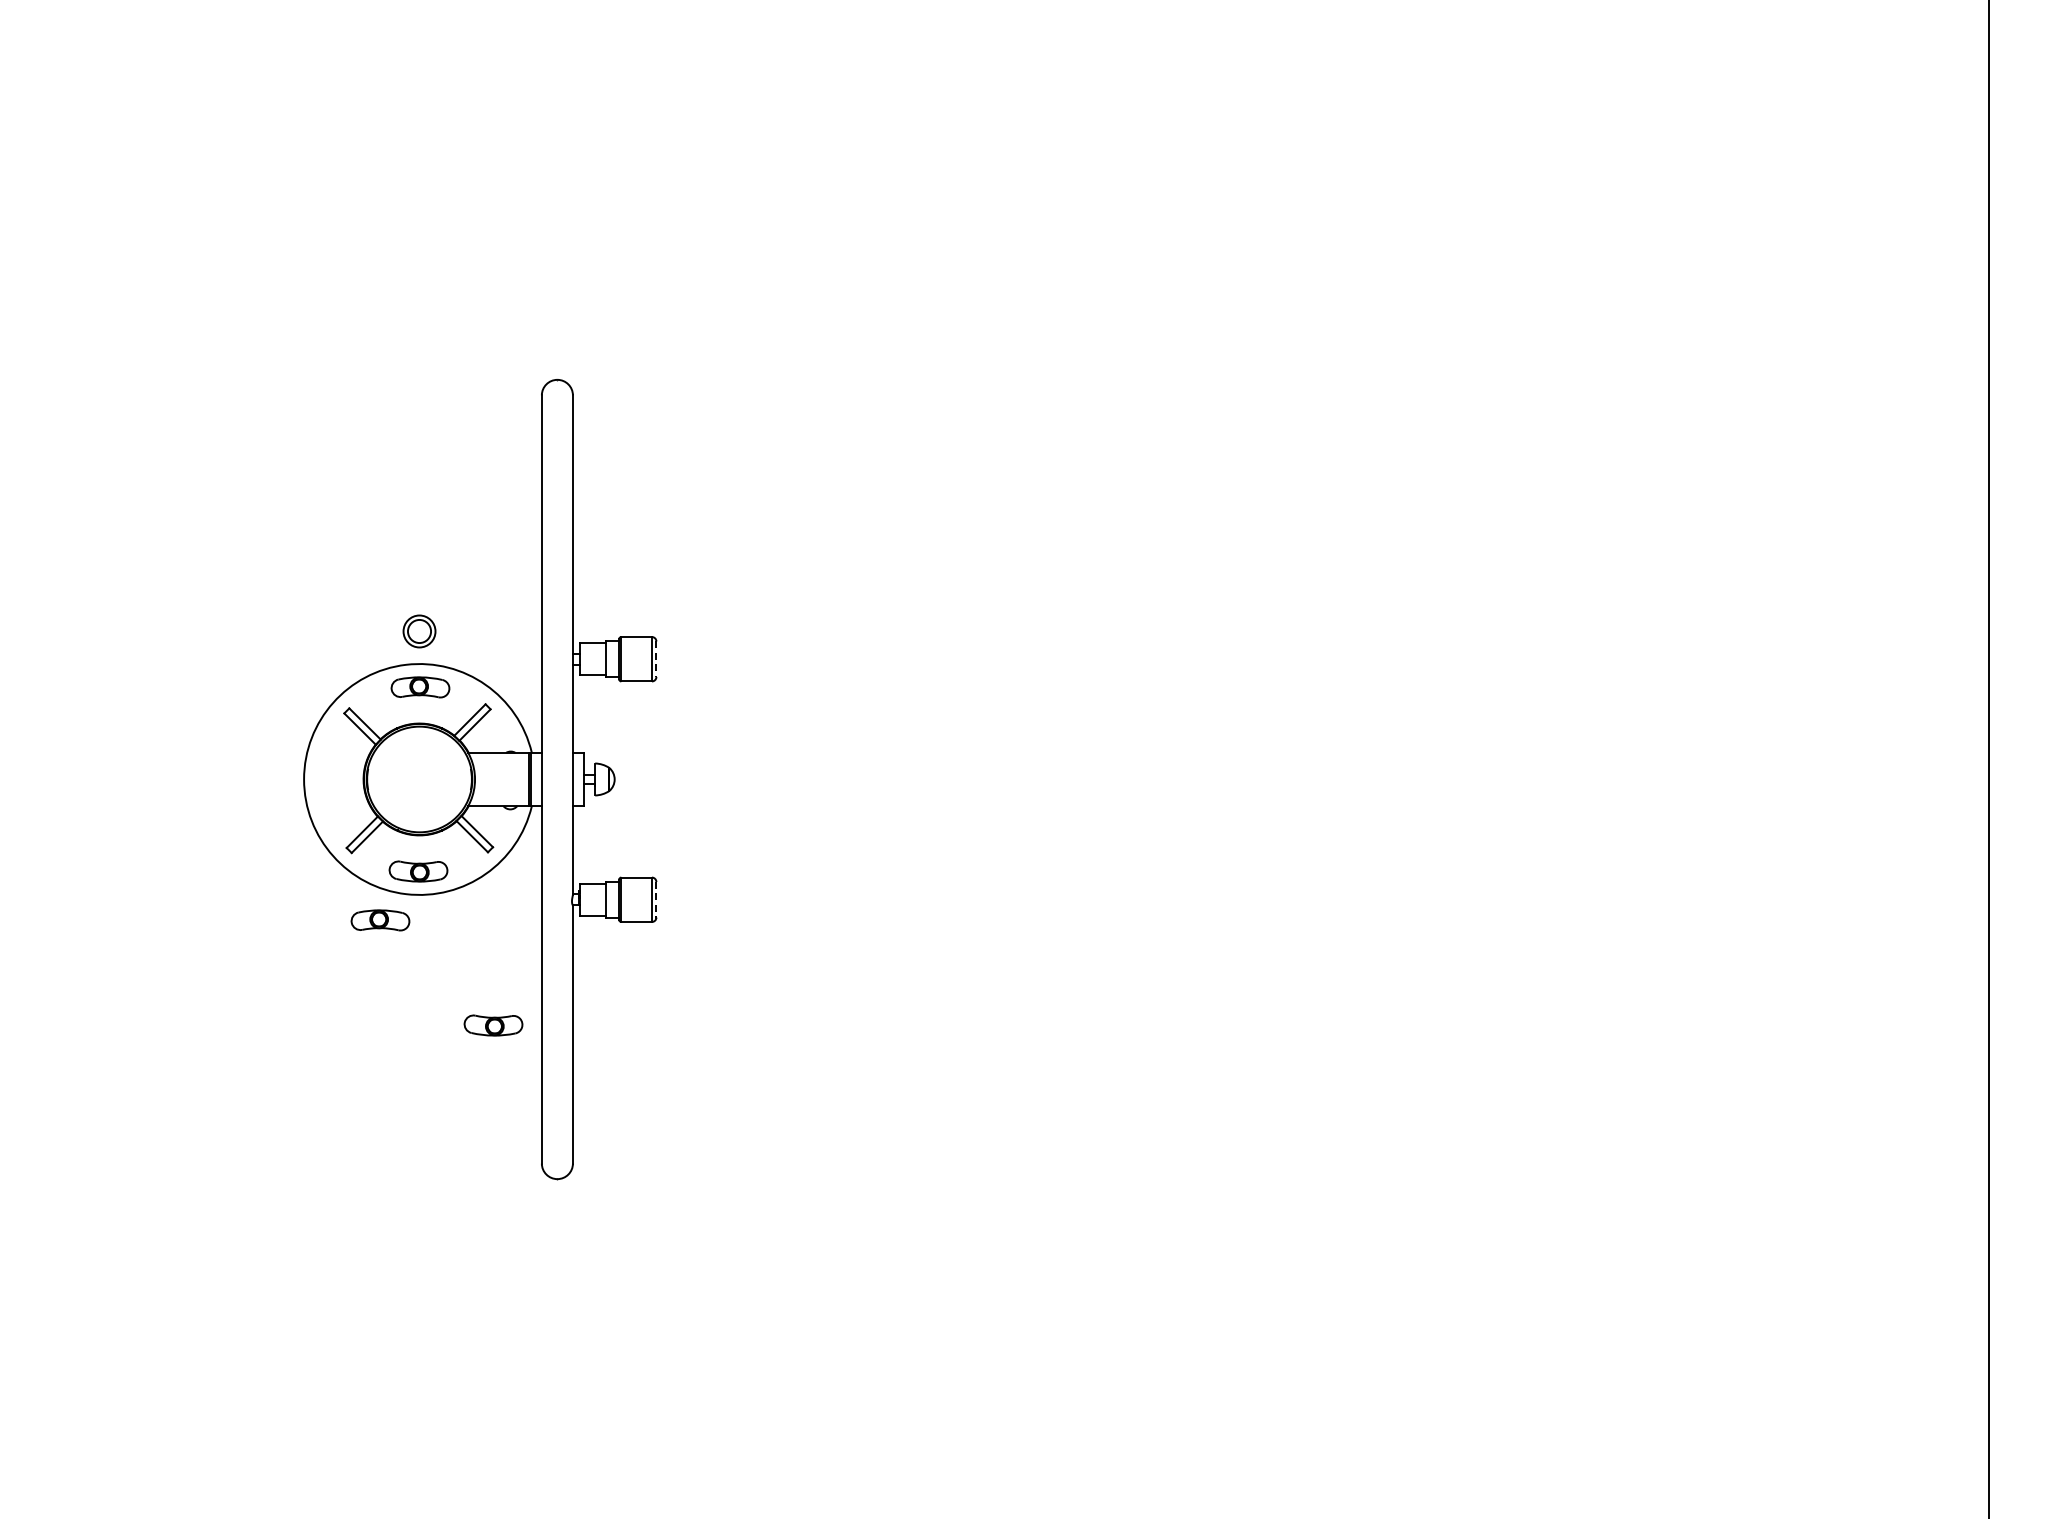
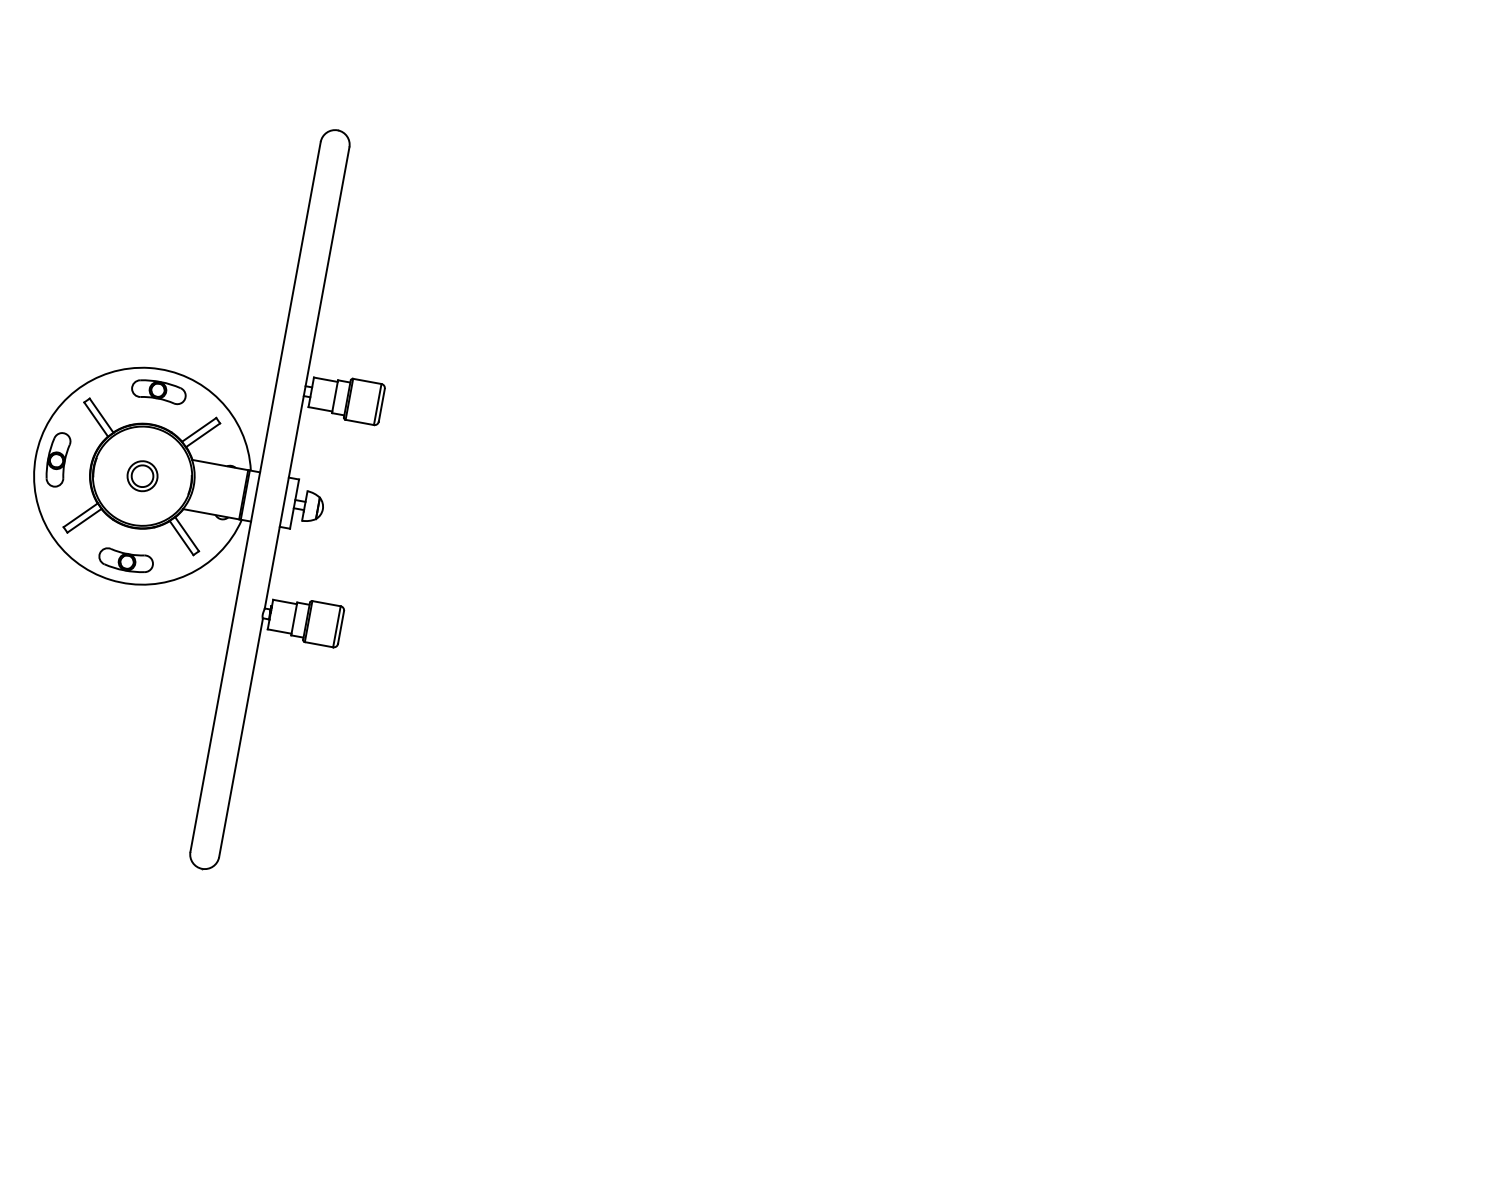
part: (419, 631) -> (142, 476), moved
line: (656, 659) -> (381, 405), dashed -> solid
part: (327, 778) -> (57, 459), added
line: (656, 899) -> (341, 627), dashed -> solid
part: (380, 920) -> (82, 599), removed
part: (493, 1025) -> (169, 716), removed

